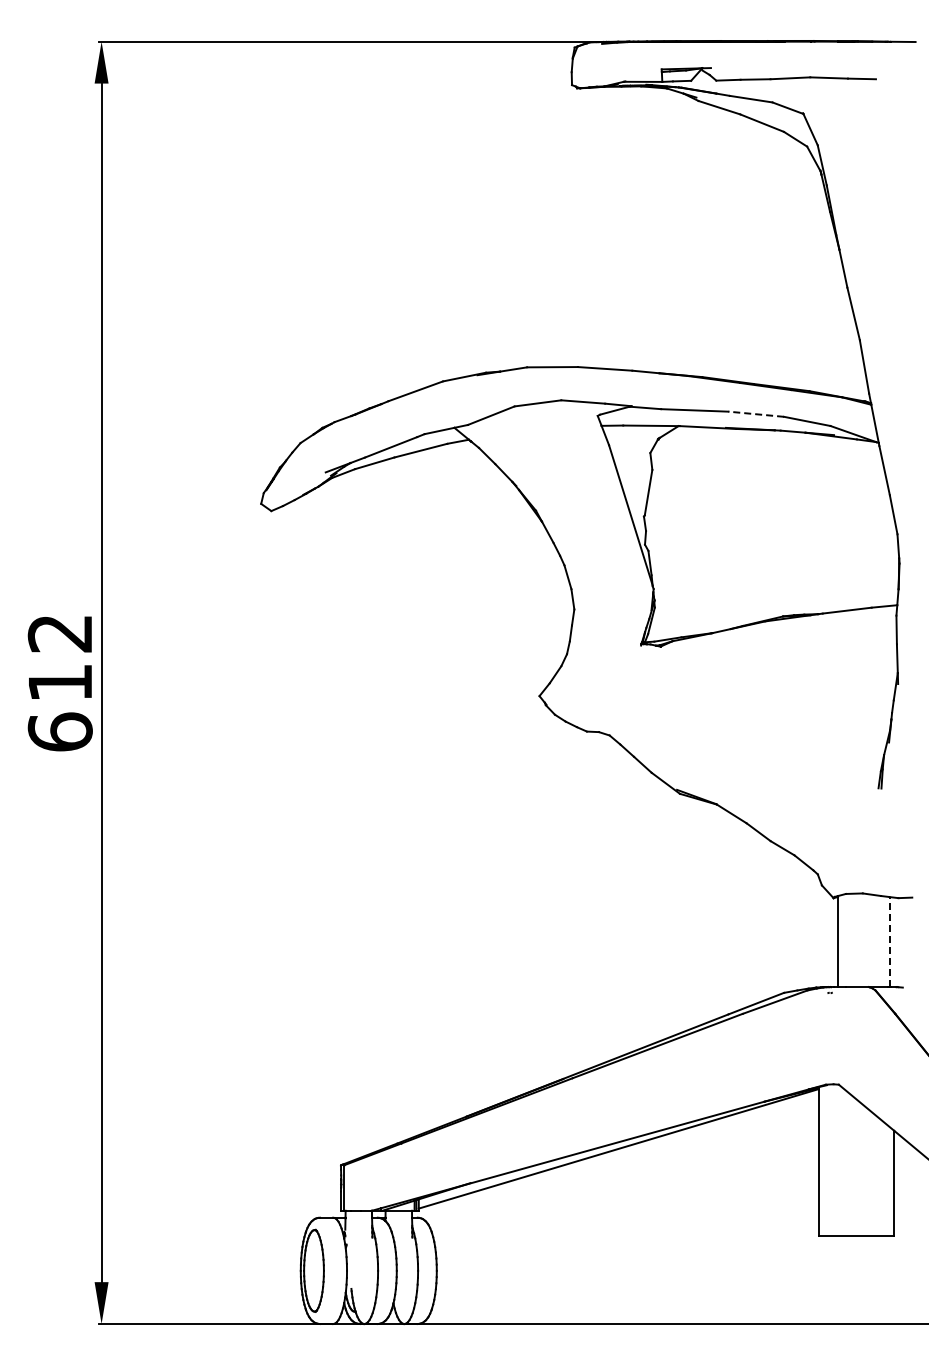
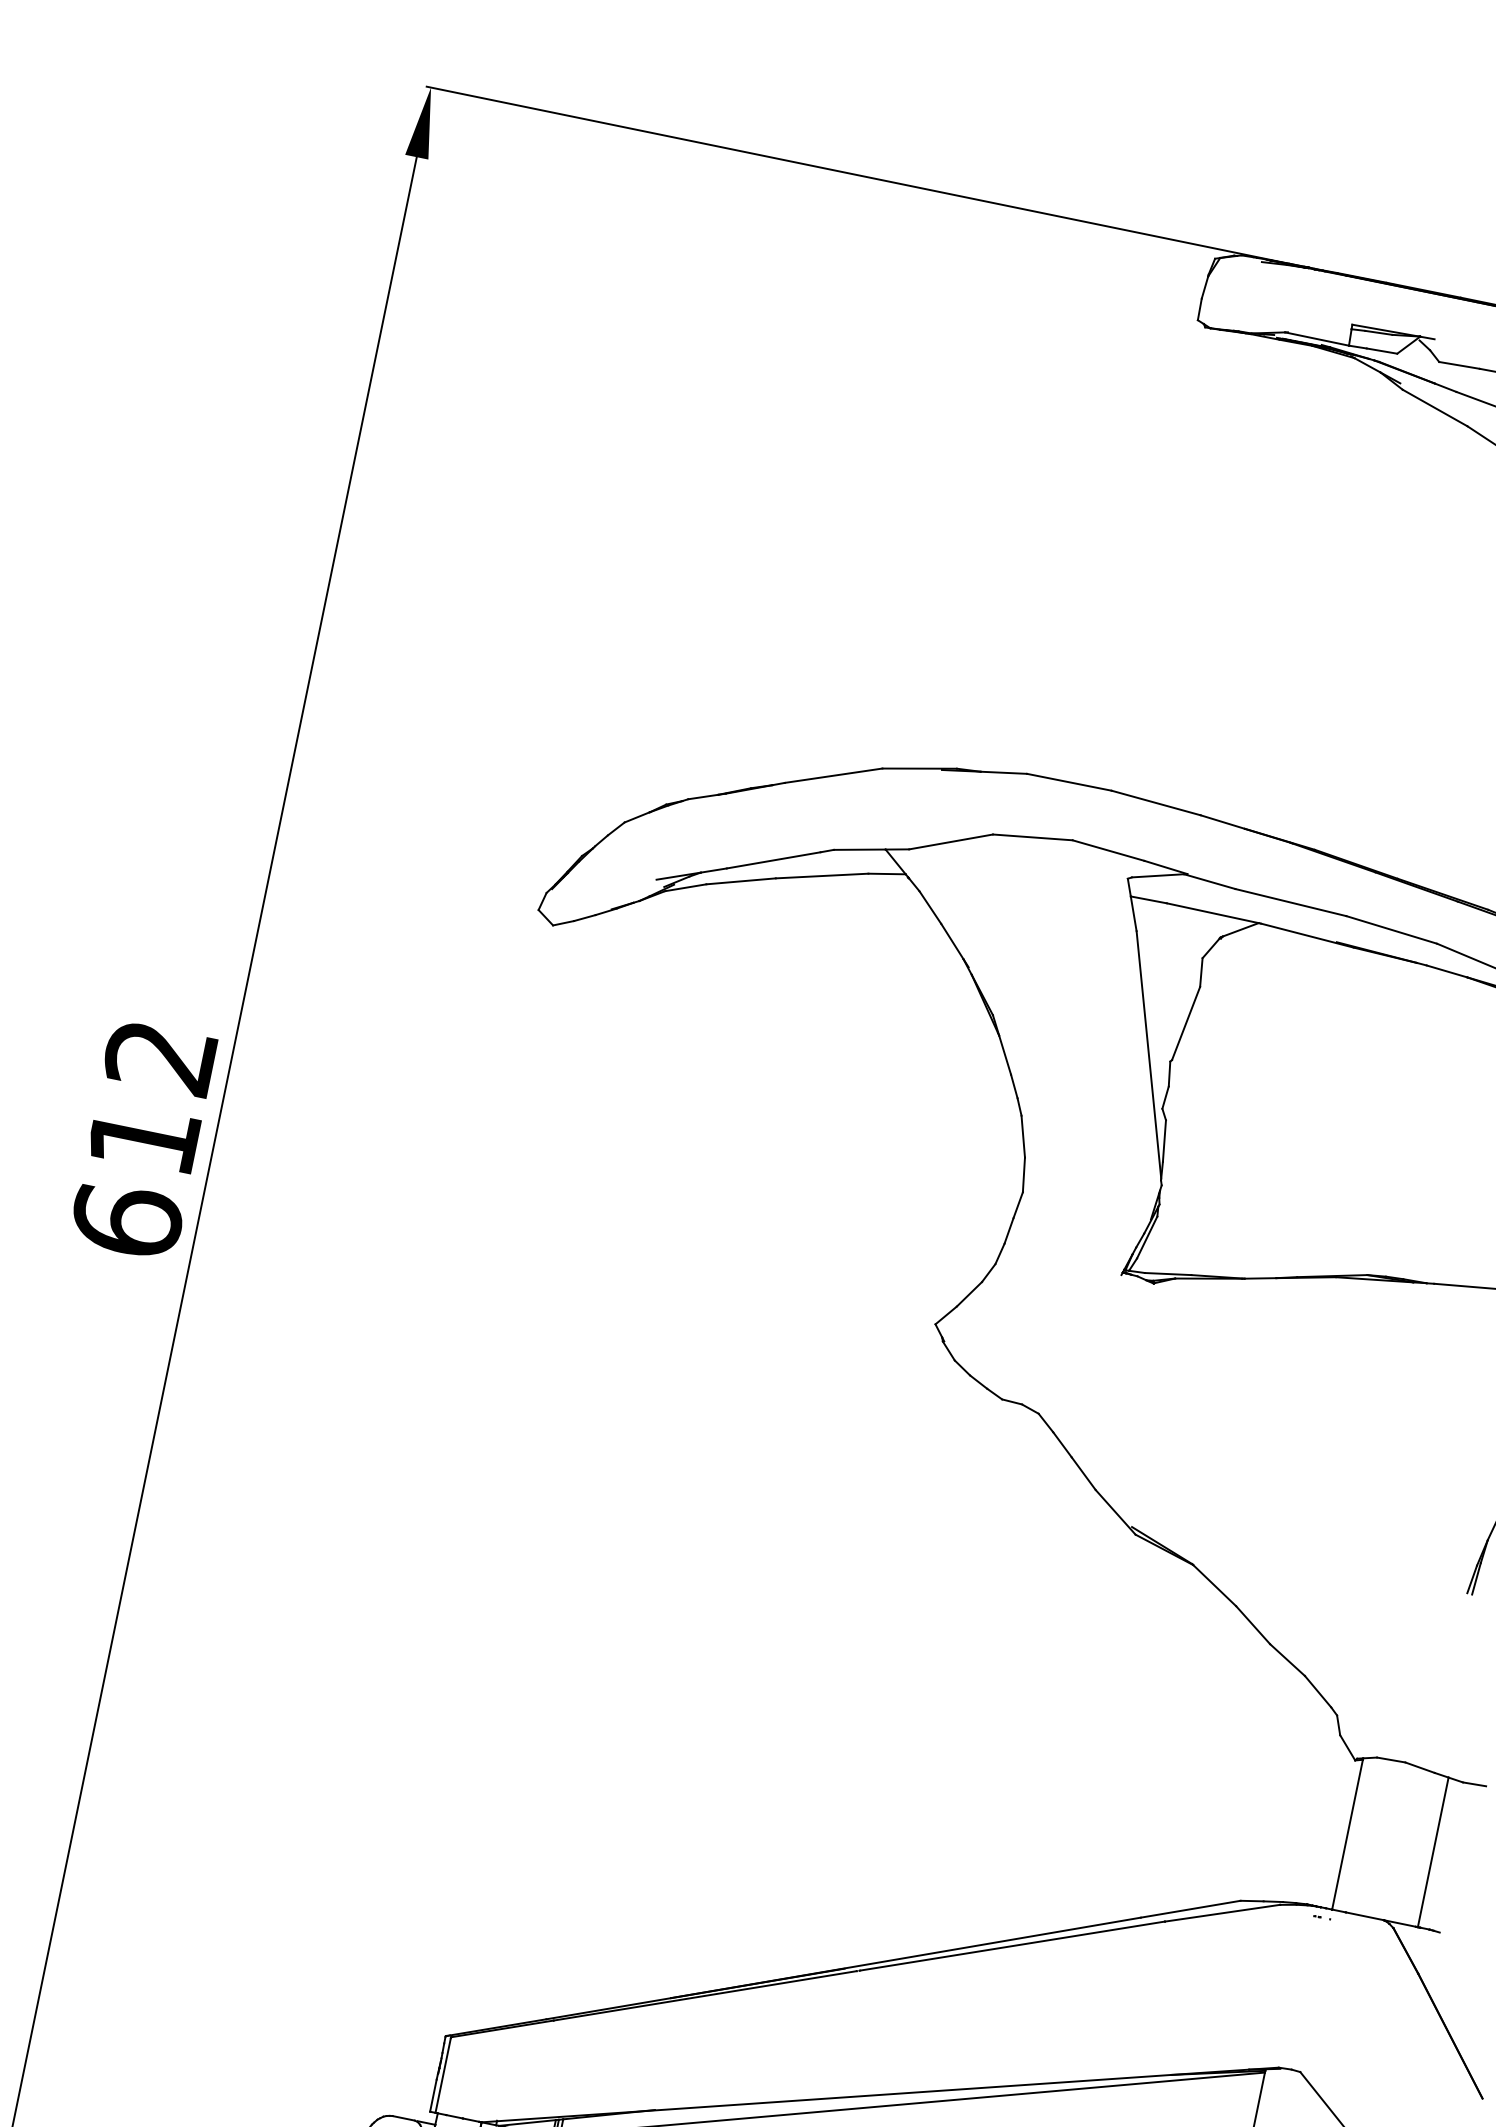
line: (756, 414) -> (1392, 930), dashed -> solid
line: (889, 941) -> (1433, 1851), dashed -> solid

